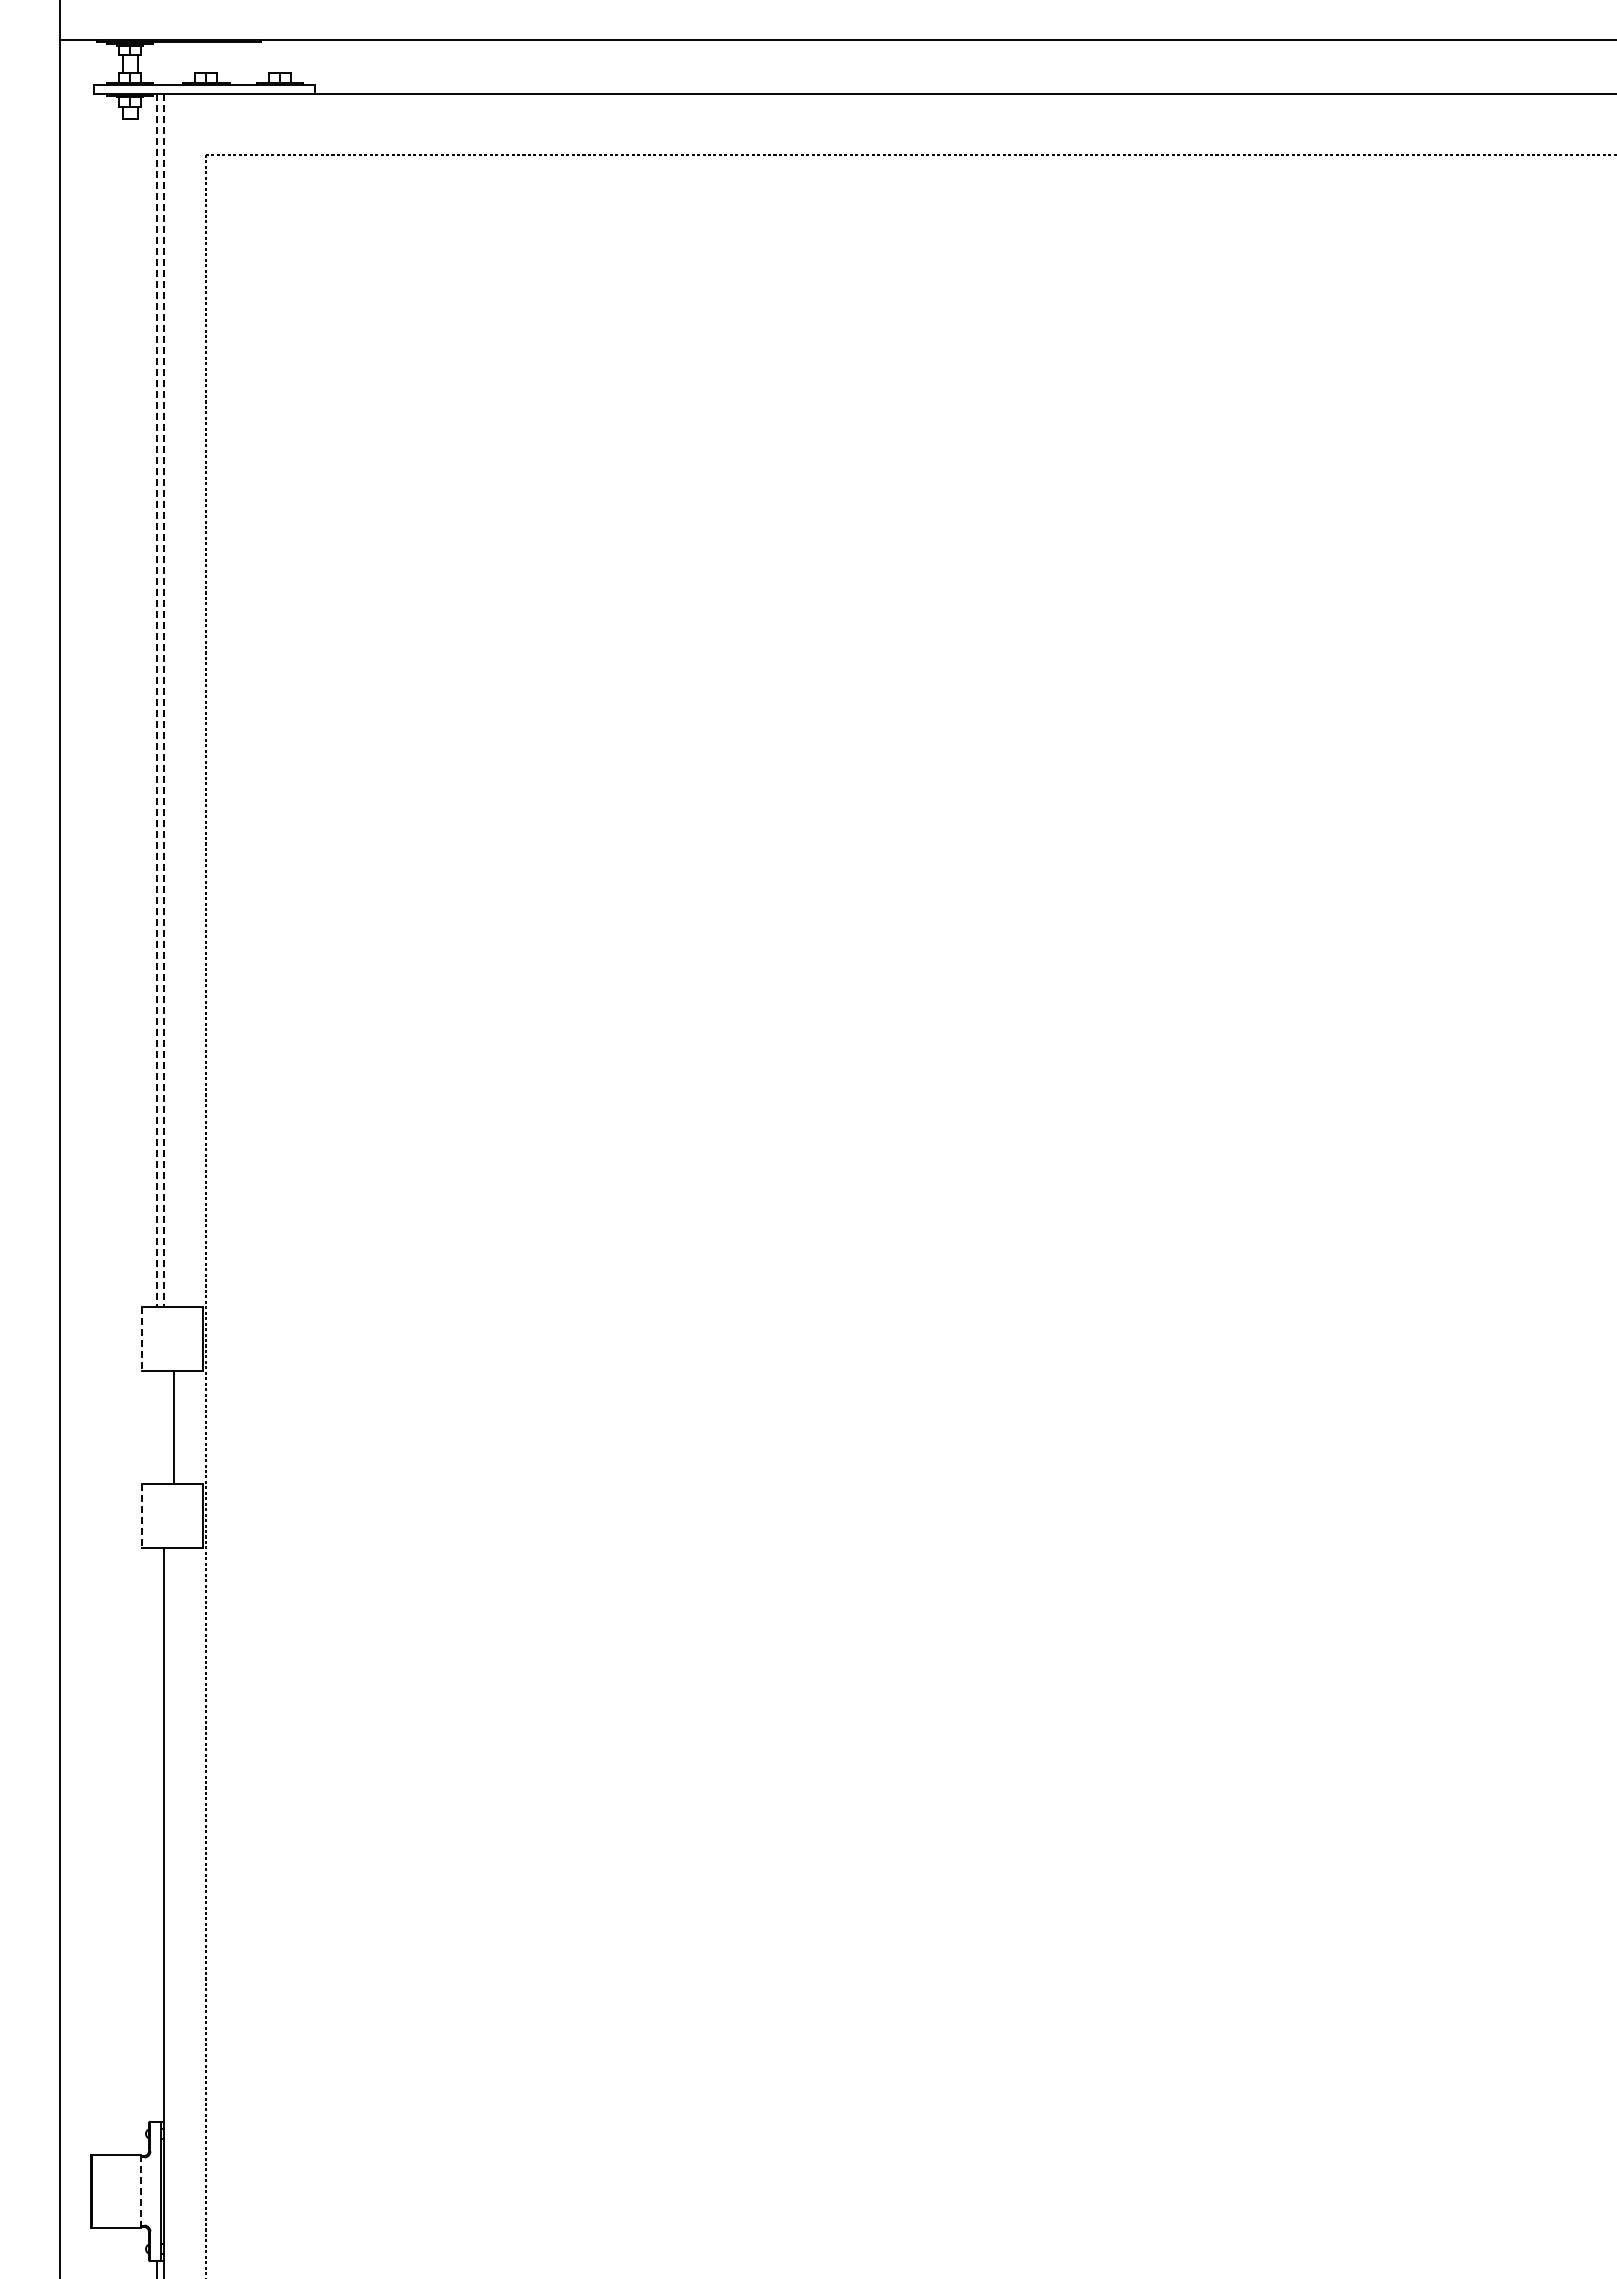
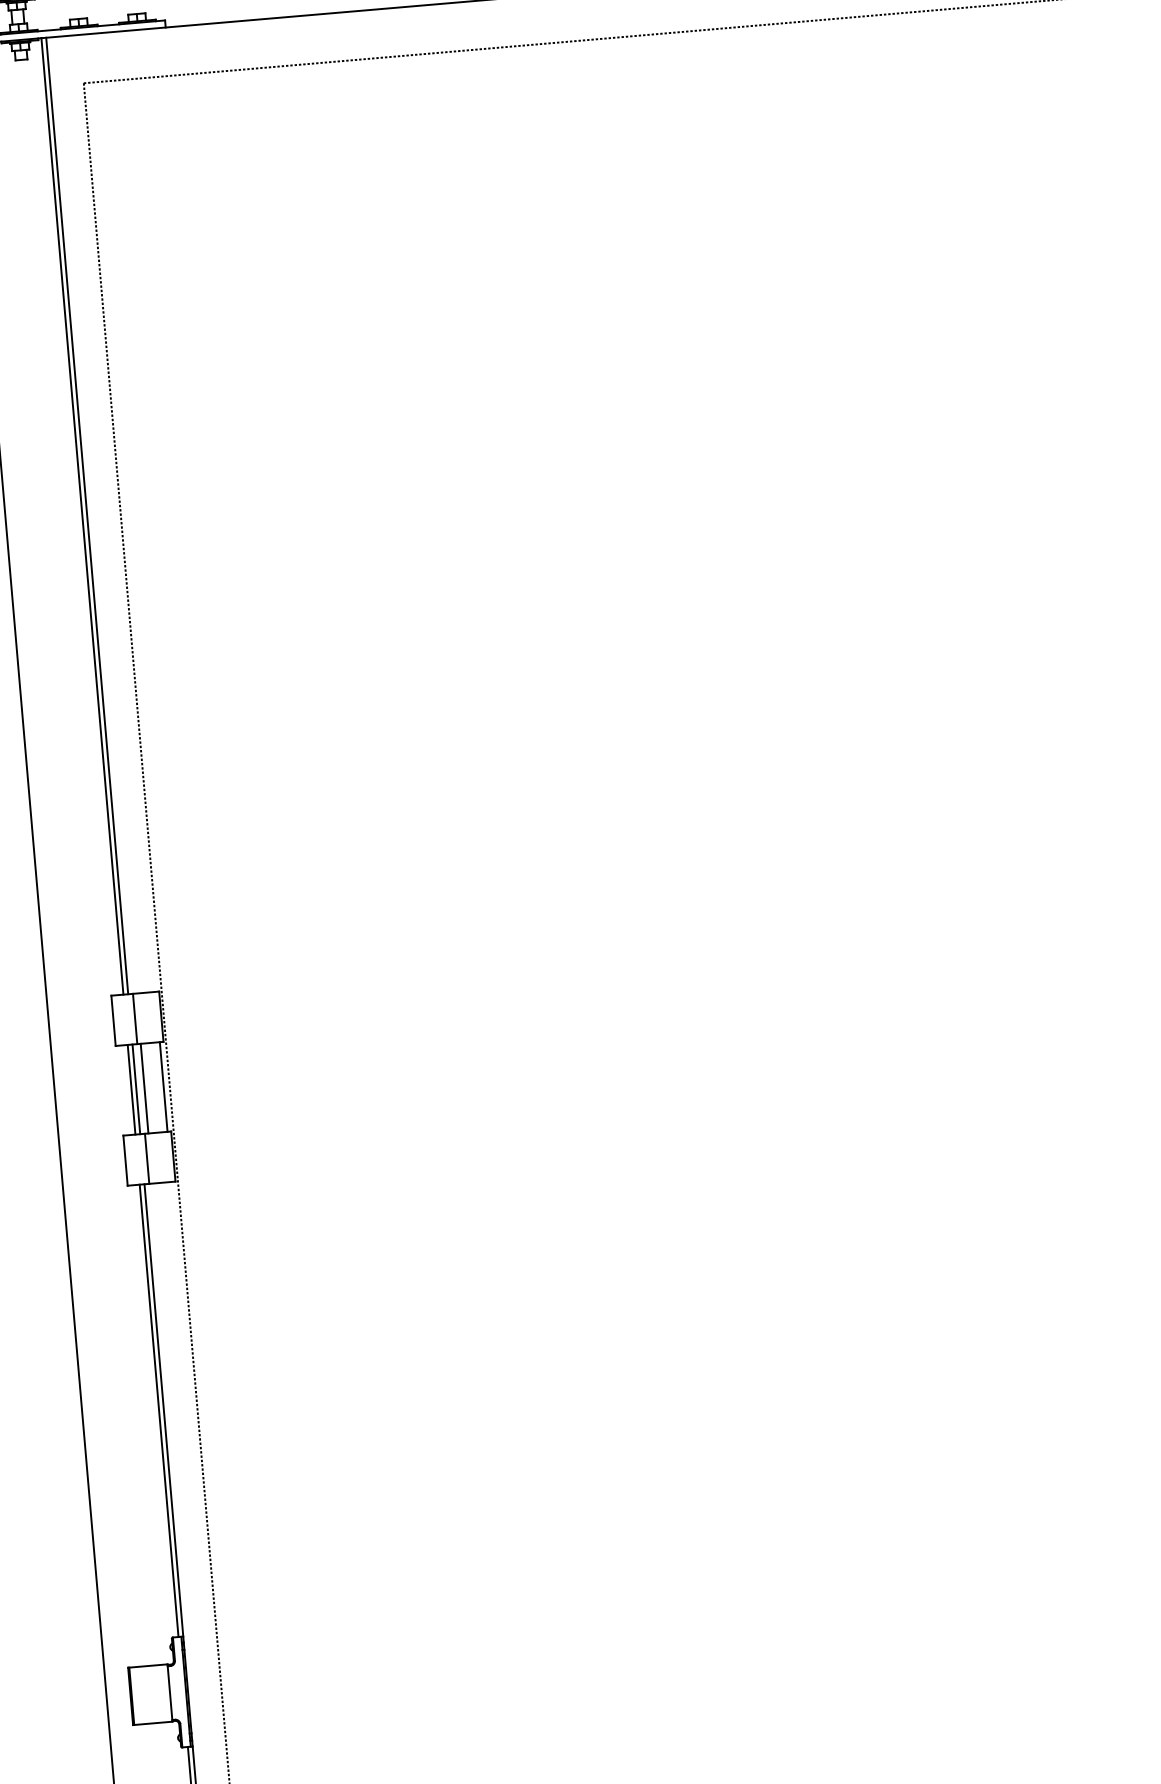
line: (157, 700) -> (82, 516), dashed -> solid
line: (163, 700) -> (87, 516), dashed -> solid
line: (142, 1338) -> (113, 1020), dashed -> solid
line: (169, 1338) -> (135, 1018), added
line: (157, 1427) -> (131, 1089), added
line: (163, 1427) -> (136, 1089), added
line: (198, 1427) -> (163, 1086), added
line: (169, 1515) -> (147, 1158), added
line: (142, 1516) -> (125, 1160), dashed -> solid
line: (157, 1834) -> (159, 1410), added
line: (140, 2191) -> (169, 1693), dashed -> solid

